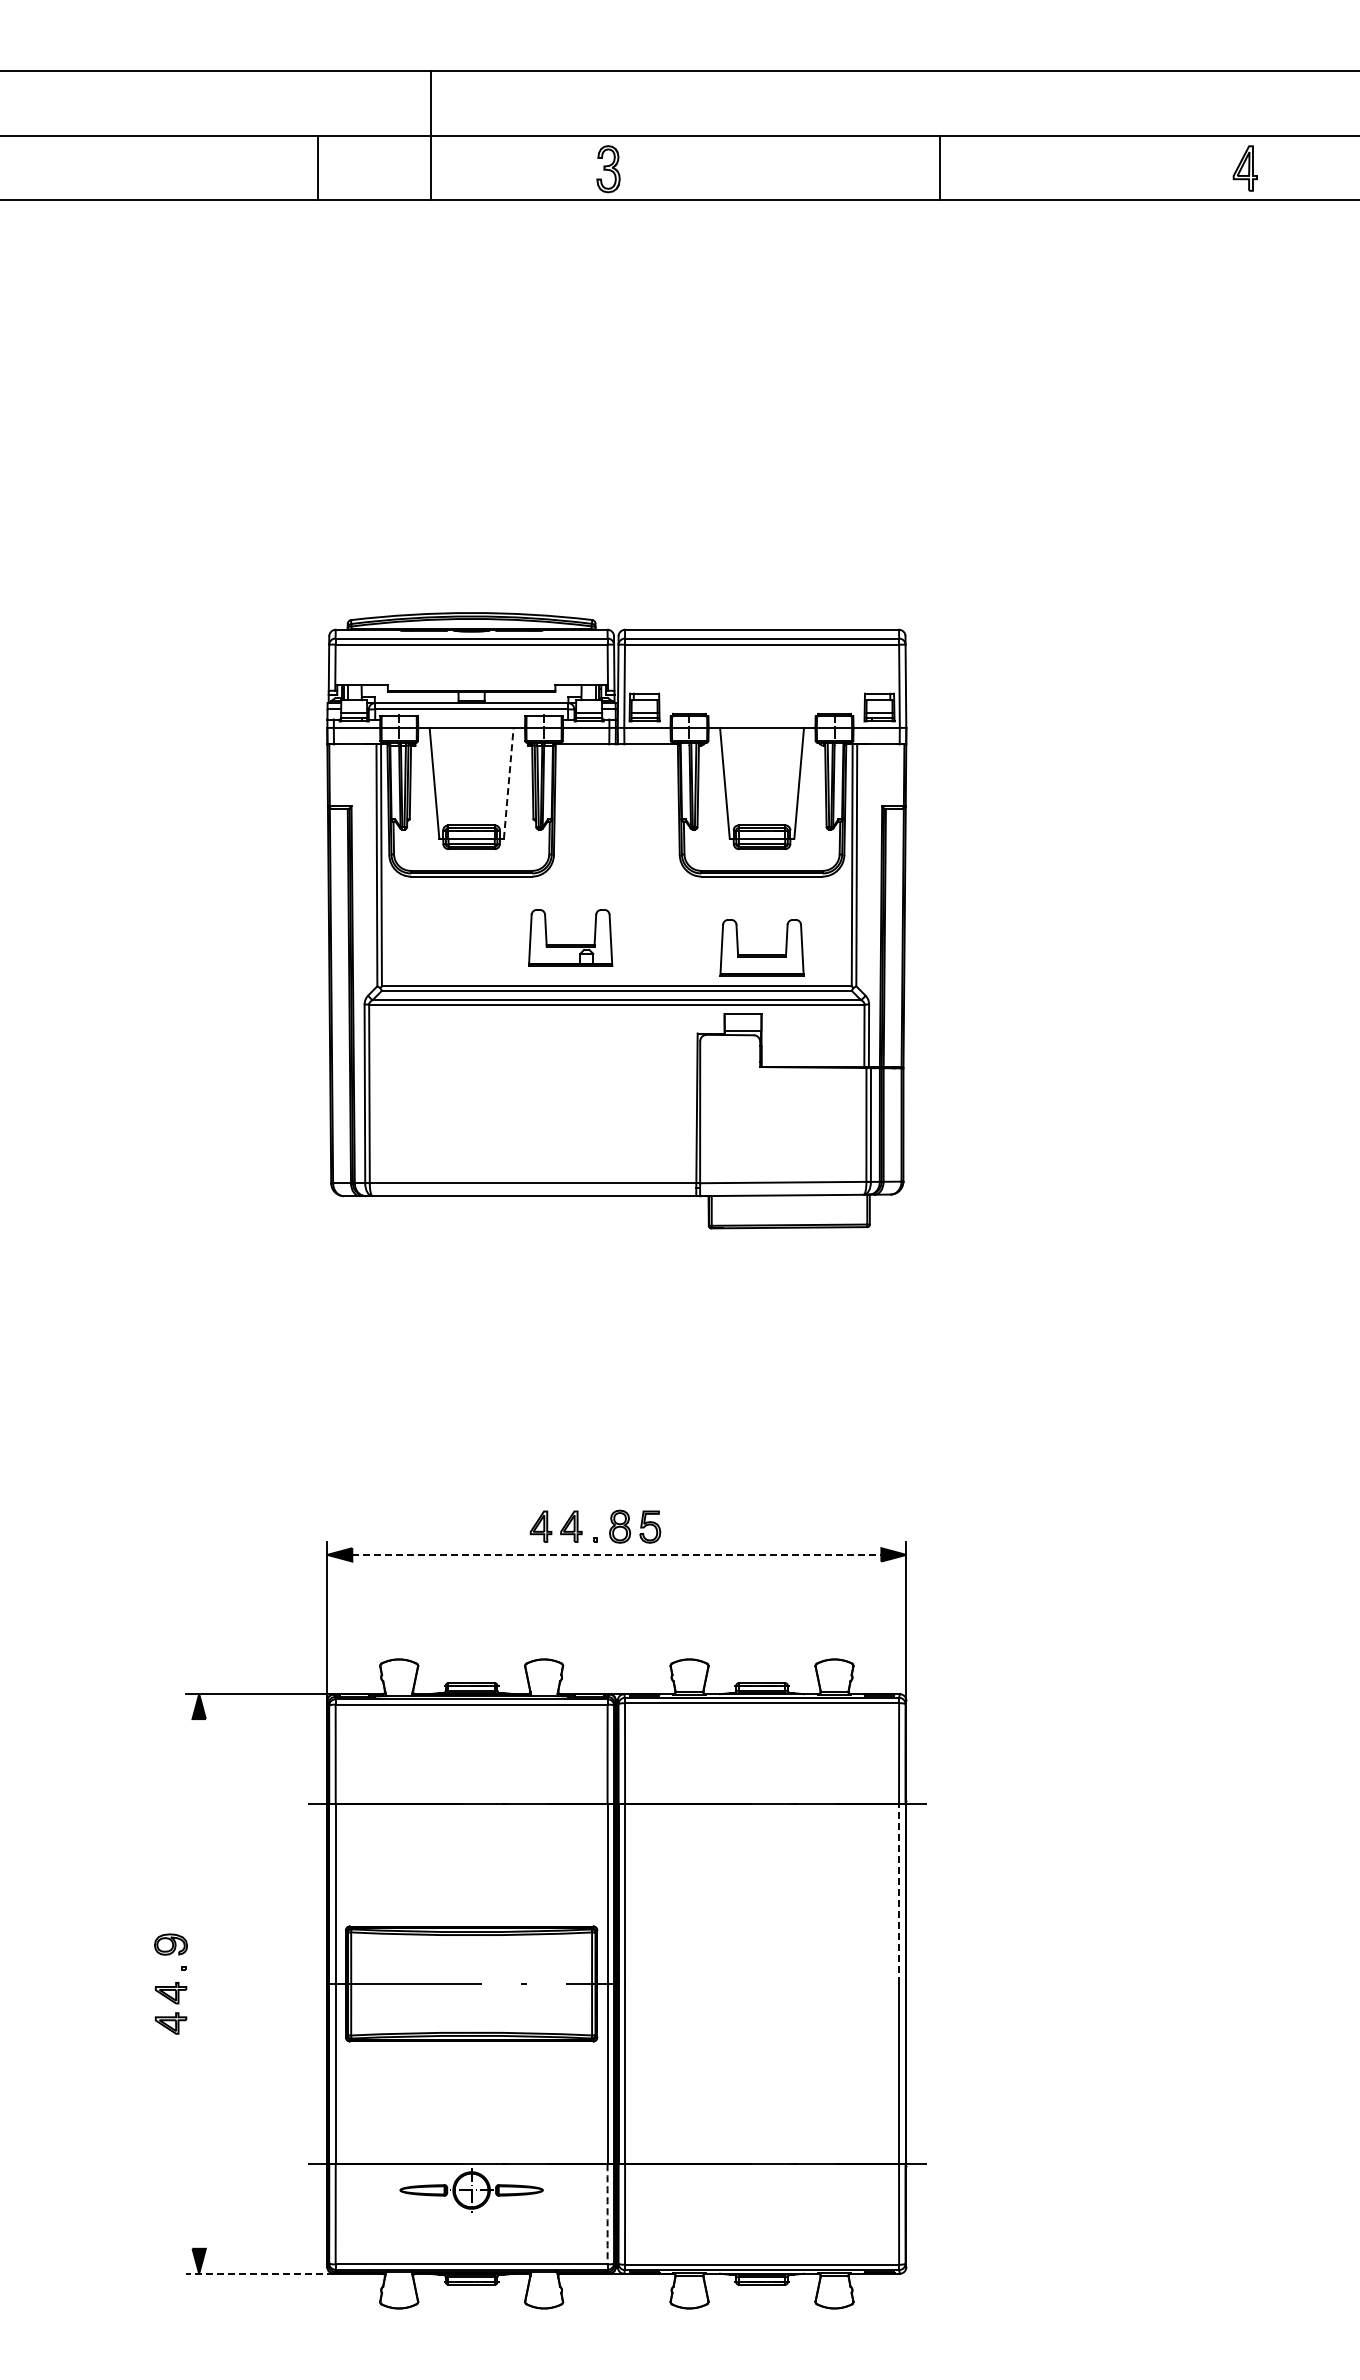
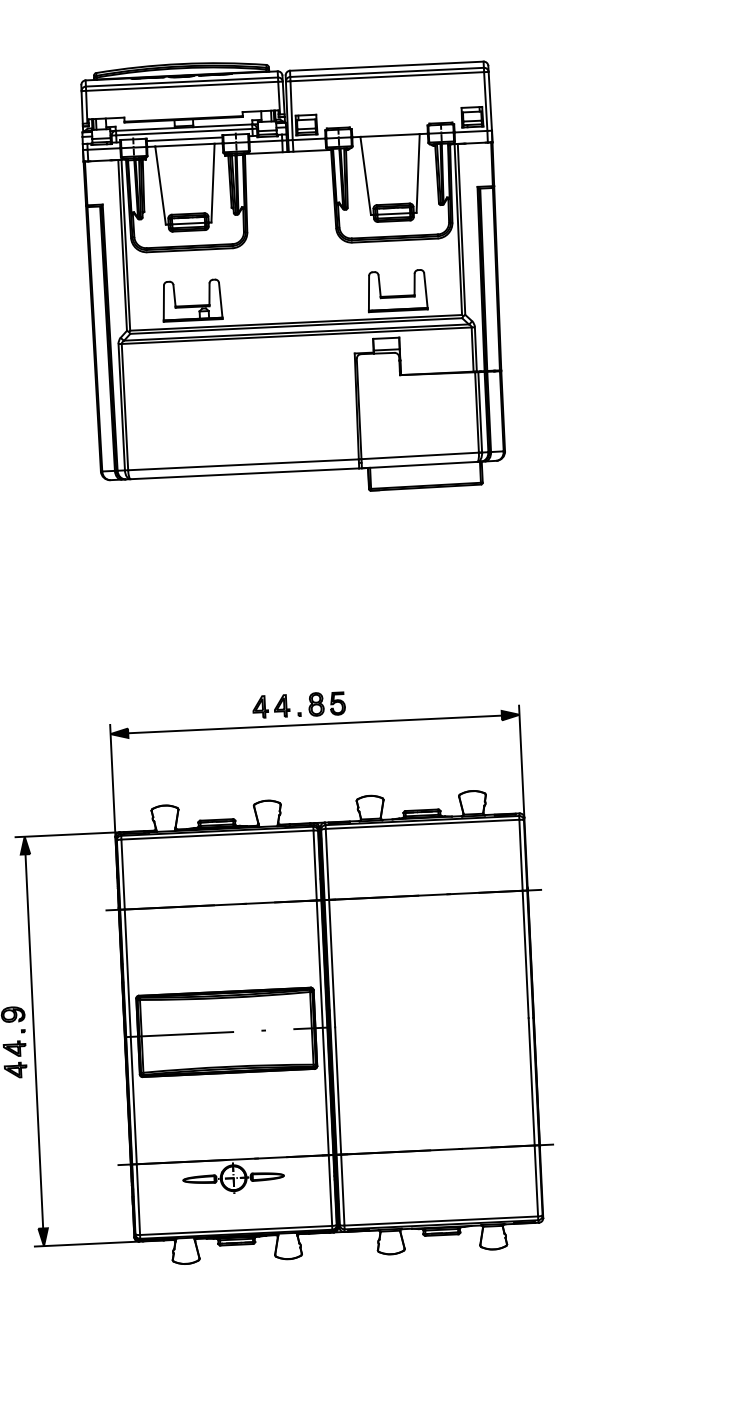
line: (471, 719) -> (184, 139), added
line: (508, 783) -> (212, 183), dashed -> solid
part: (570, 944) -> (192, 305), moved
line: (616, 1554) -> (314, 724), dashed -> solid
line: (899, 1893) -> (525, 954), dashed -> solid
line: (199, 1983) -> (34, 1041), added
arc: (607, 2214) -> (330, 1190), dashed -> solid
line: (260, 2273) -> (87, 1243), dashed -> solid

